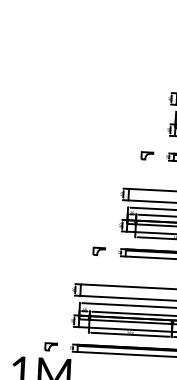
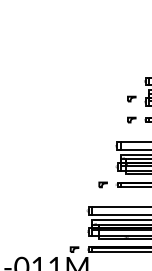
part: (148, 123) -> (131, 98), added

